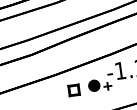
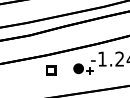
part: (74, 90) -> (51, 70), moved

